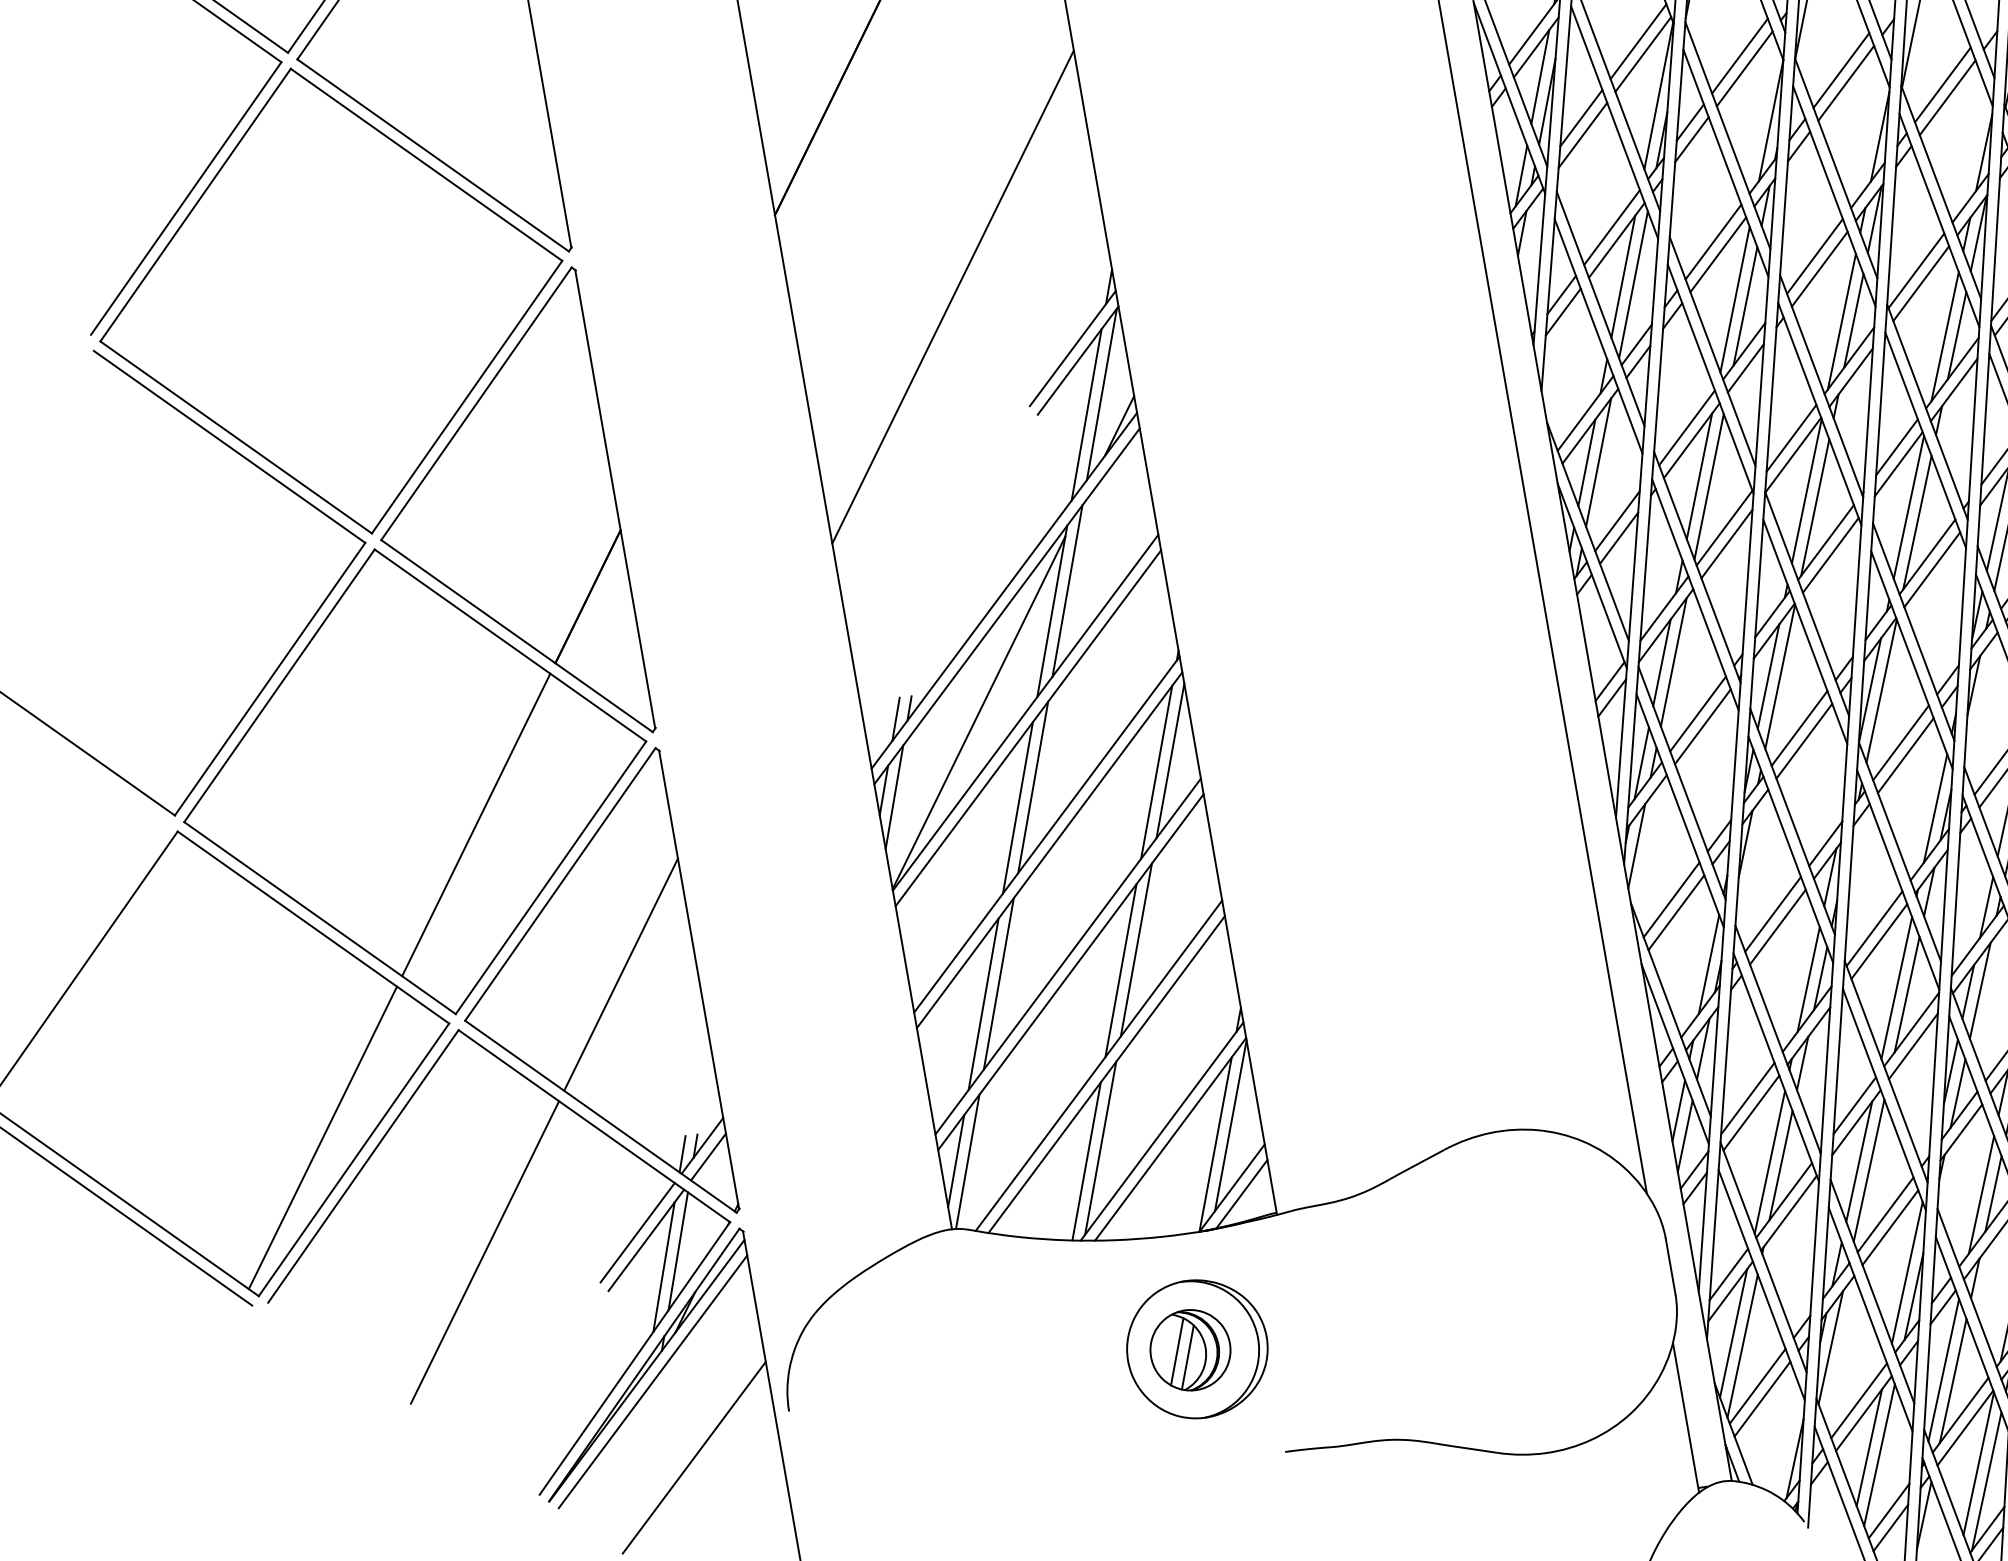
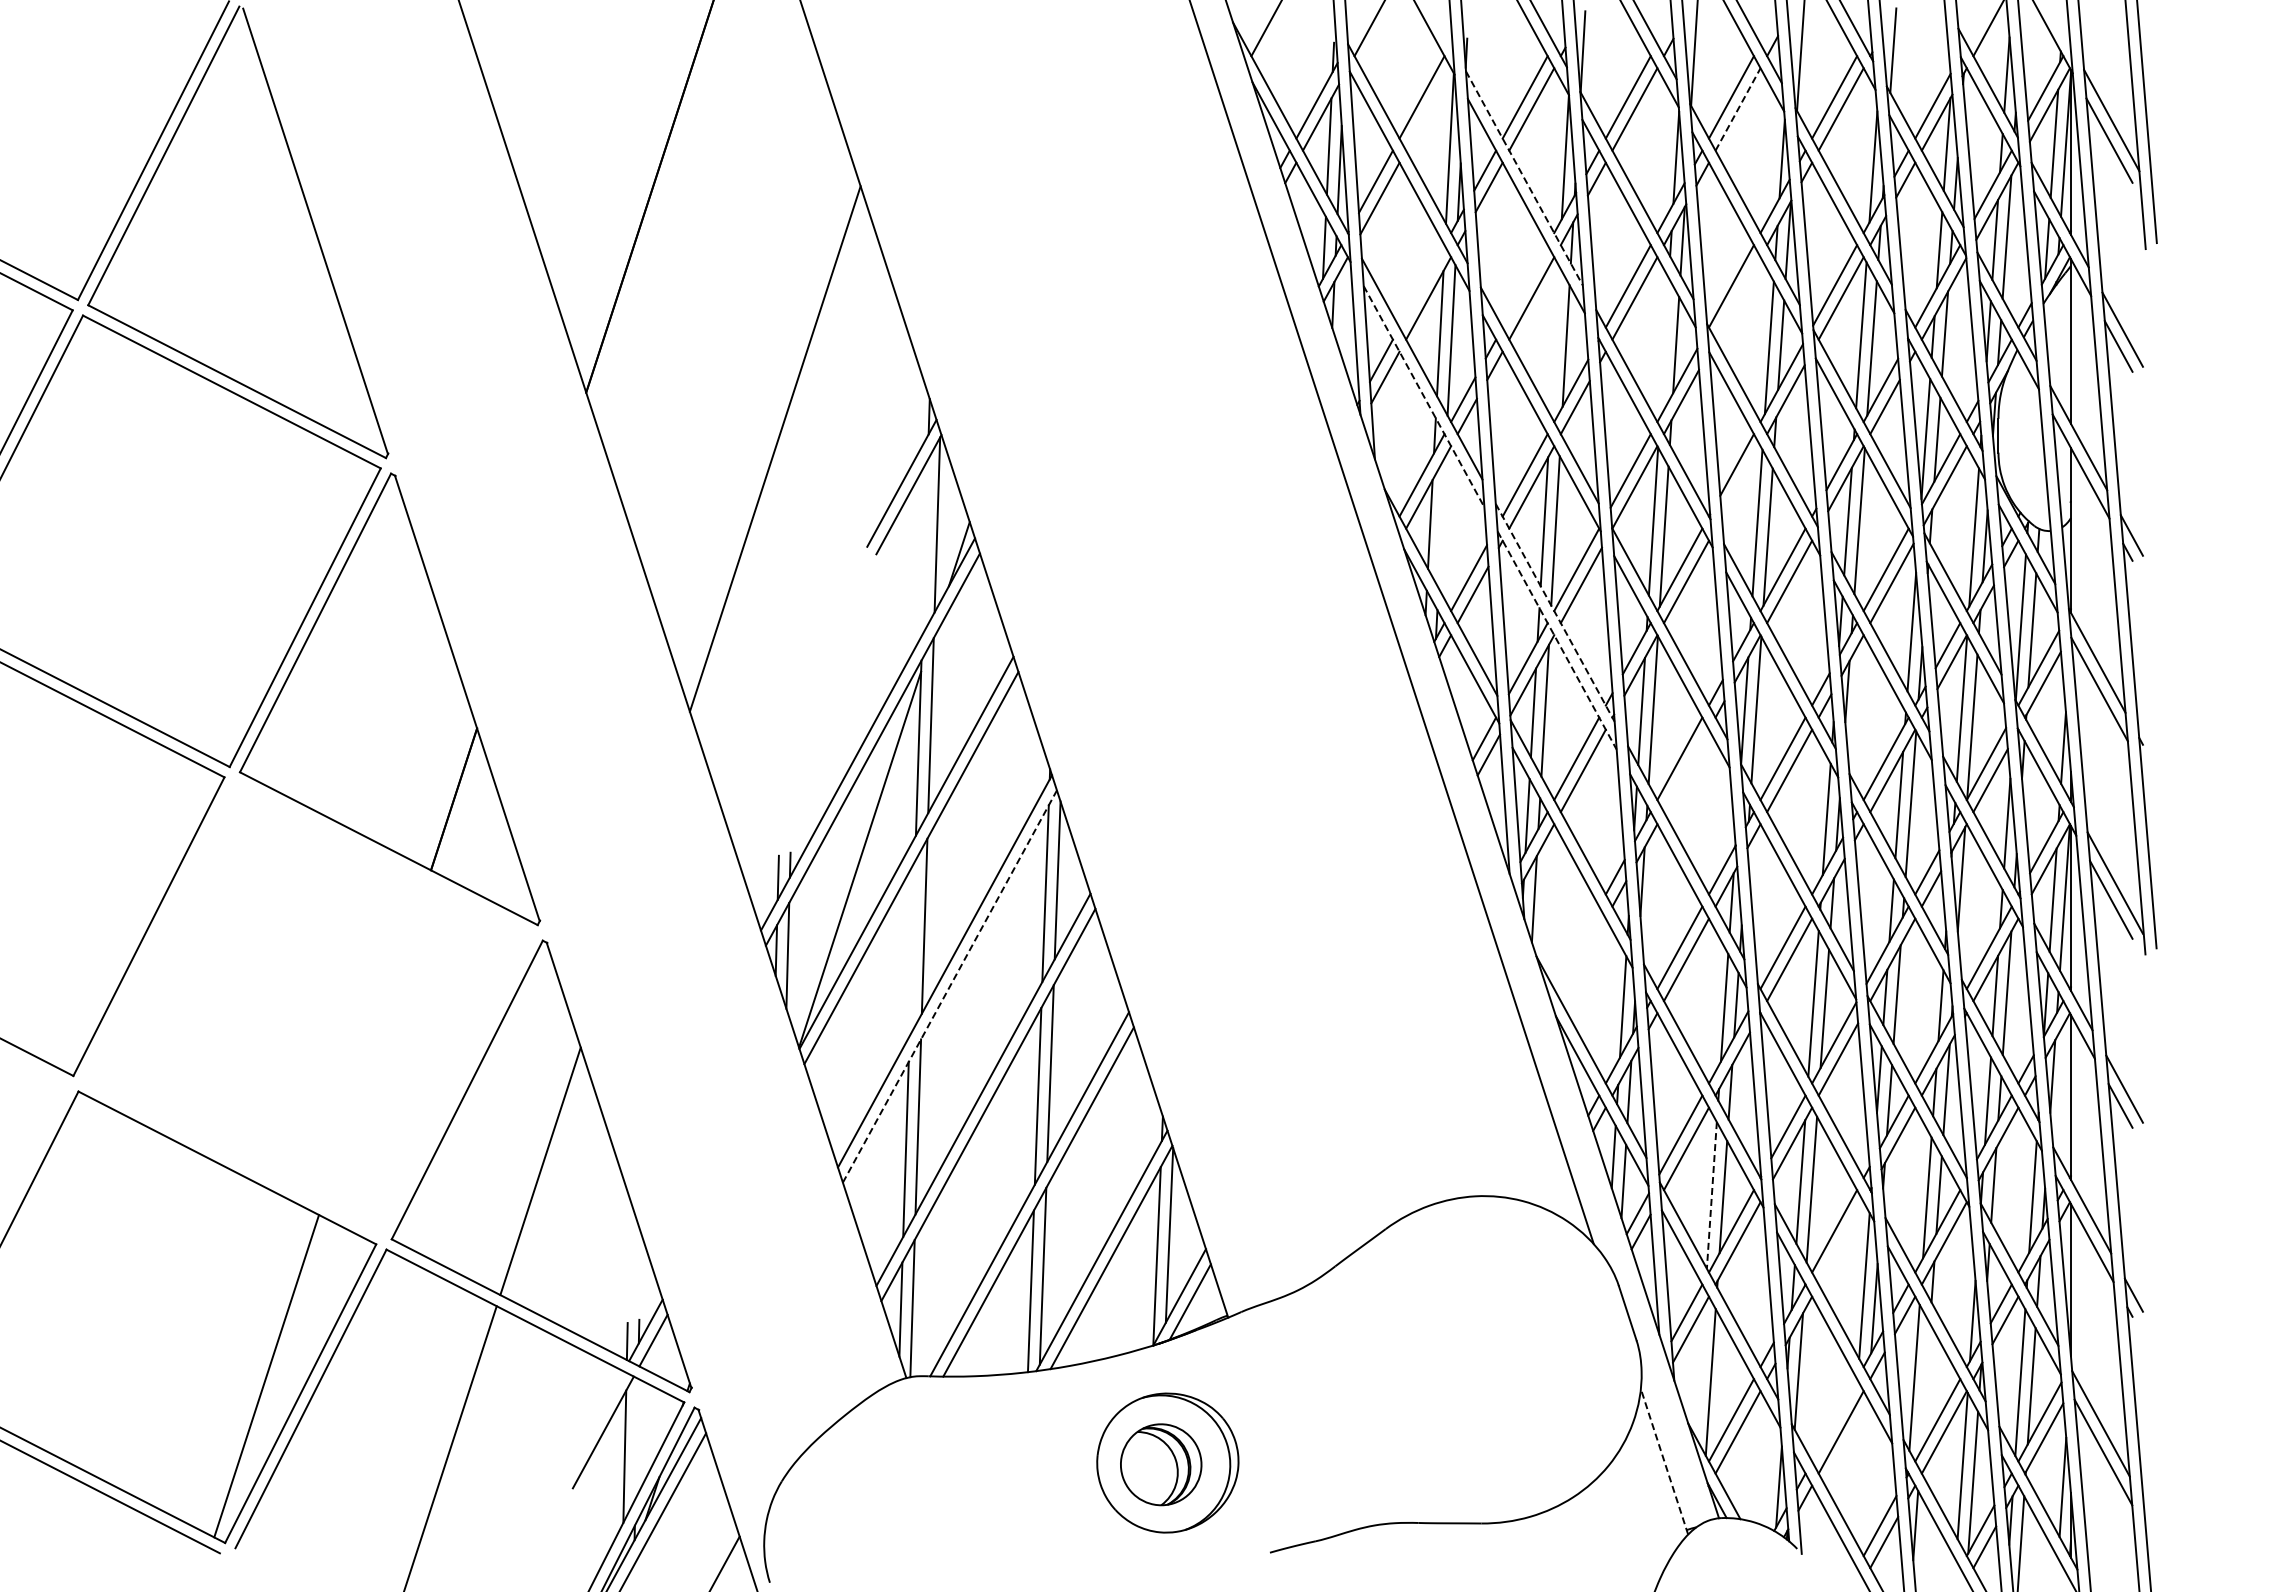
line: (1643, 54) -> (1428, 109), removed
line: (1948, 97) -> (1738, 109), solid -> dashed
line: (1727, 135) -> (1524, 178), solid -> dashed
line: (1611, 227) -> (1421, 286), removed
line: (1712, 242) -> (1524, 286), removed
line: (1920, 283) -> (1737, 298), removed
line: (1734, 299) -> (1554, 340), removed
line: (1842, 321) -> (1664, 347), removed
line: (1599, 336) -> (1424, 396), solid -> dashed
line: (1086, 414) -> (924, 547), removed
line: (1598, 462) -> (1441, 522), removed
line: (1898, 464) -> (1740, 481), removed
line: (1697, 568) -> (1555, 613), solid -> dashed
line: (1695, 595) -> (1557, 641), solid -> dashed
line: (1803, 740) -> (1685, 770), removed
part: (414, 781) -> (307, 1008), removed
line: (1018, 807) -> (912, 948), removed
line: (1050, 850) -> (950, 986), solid -> dashed
line: (1671, 899) -> (1576, 947), removed
line: (1675, 912) -> (1582, 959), removed
line: (1769, 1162) -> (1711, 1195), solid -> dashed
line: (1889, 1227) -> (1840, 1243), removed
line: (637, 1232) -> (593, 1425), removed
line: (678, 1250) -> (636, 1438), removed
line: (1733, 1332) -> (1699, 1370), removed
line: (1176, 1351) -> (1147, 1467), removed
line: (1187, 1357) -> (1159, 1472), removed
line: (1953, 1381) -> (1925, 1387), removed
line: (1859, 1400) -> (1834, 1420), removed
line: (1686, 1417) -> (1664, 1461), solid -> dashed
line: (1869, 1447) -> (1851, 1465), removed
line: (1879, 1455) -> (1862, 1471), removed

